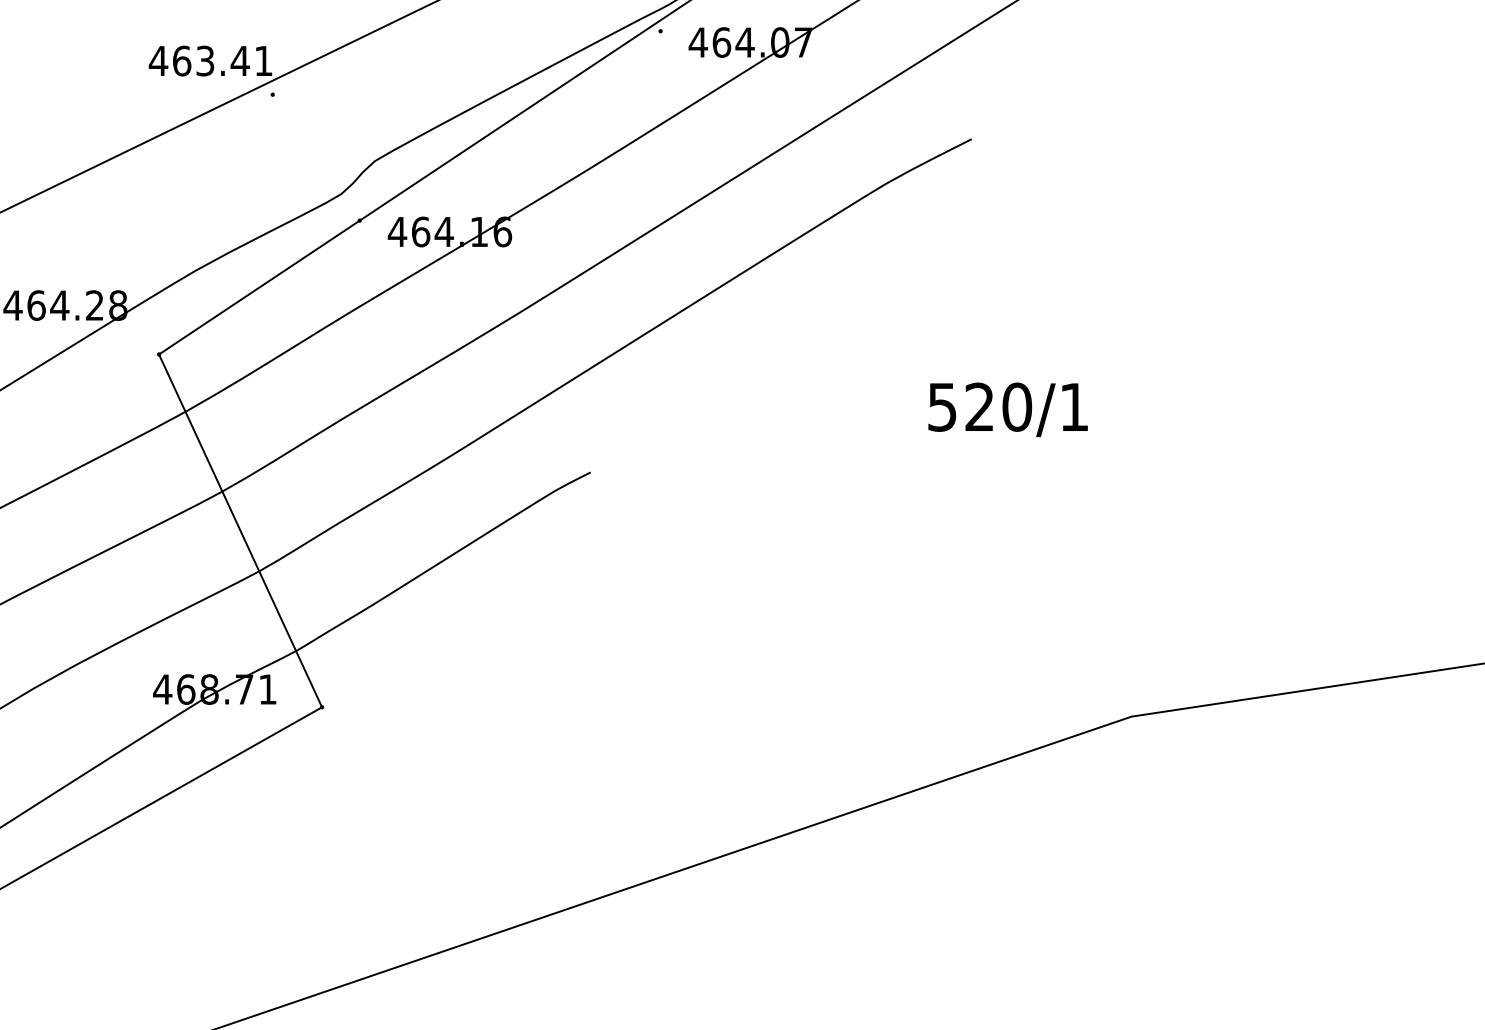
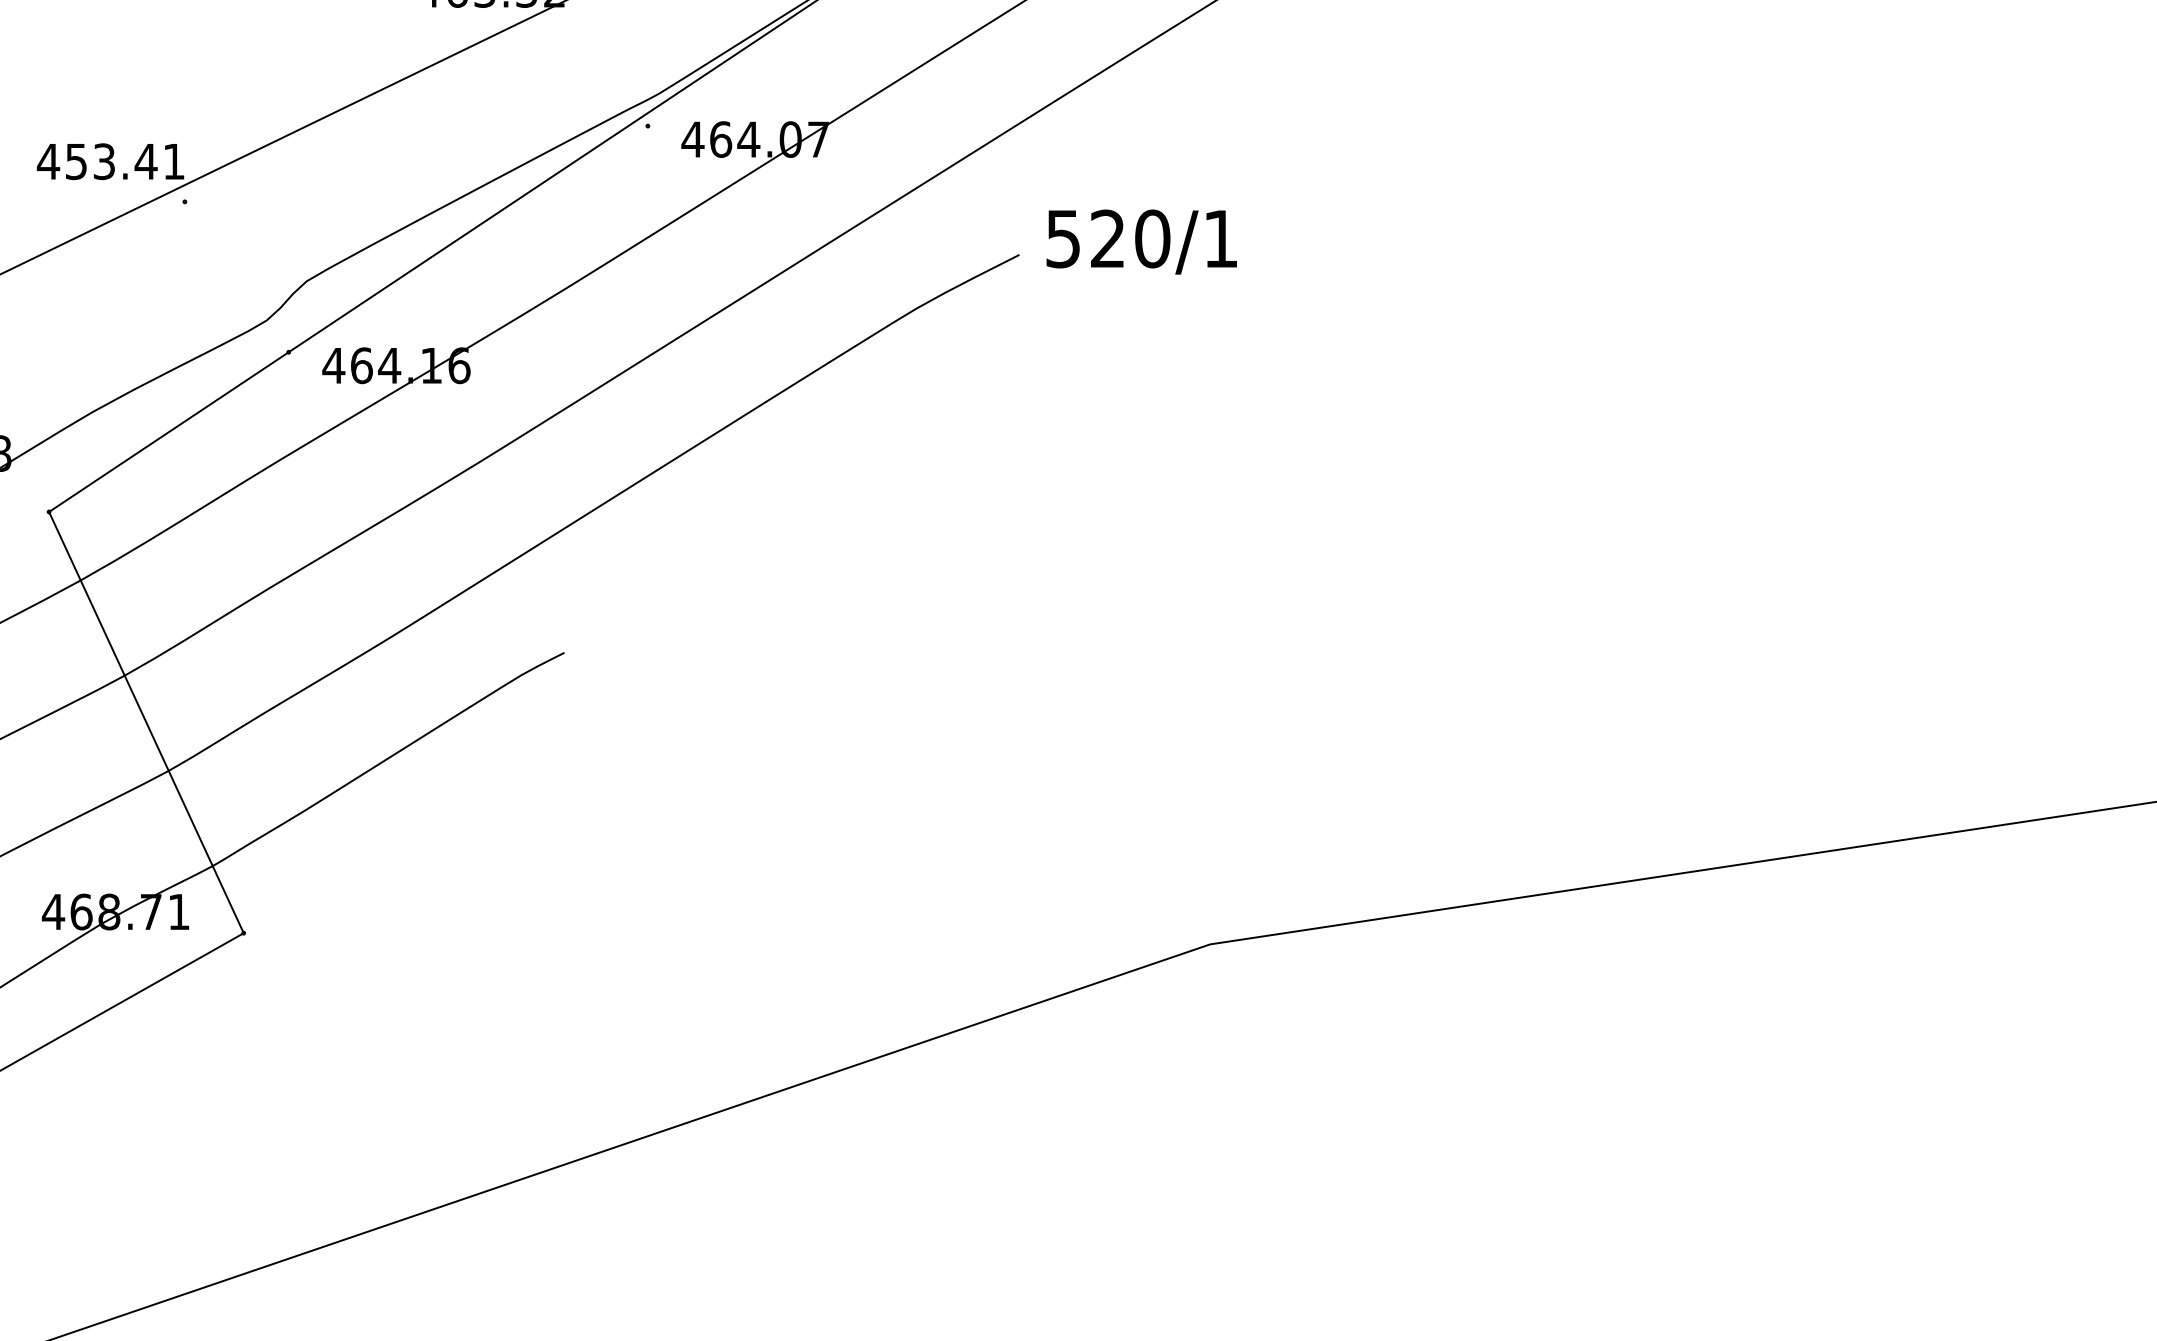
text: (181, 60) -> (76, 161), 463.41 -> 453.41
text: (1007, 409) -> (1141, 241), moved

